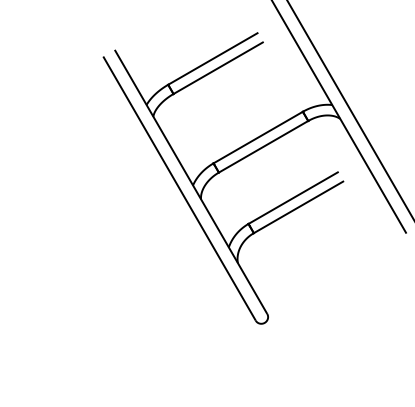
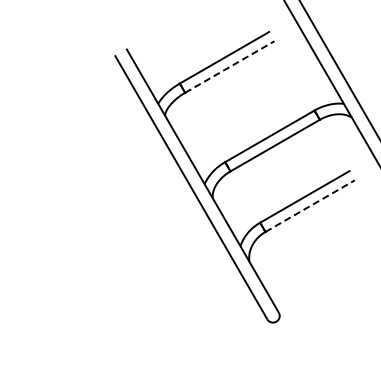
line: (218, 68) -> (230, 67), solid -> dashed
line: (298, 207) -> (310, 206), solid -> dashed

